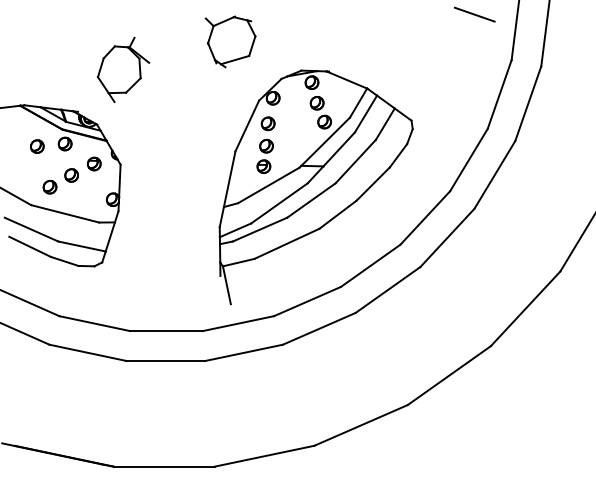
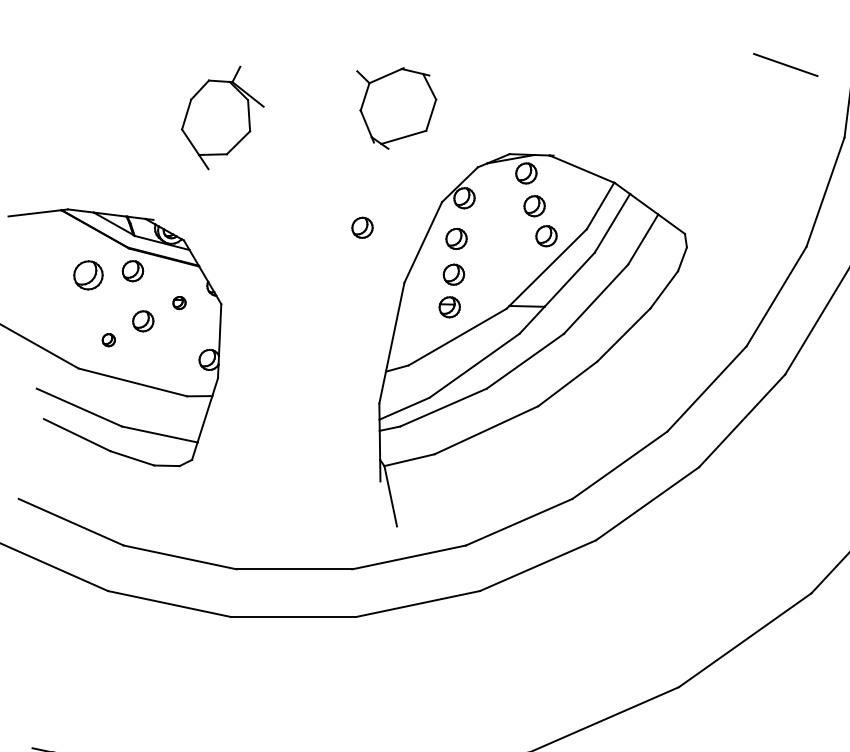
part: (123, 69) -> (222, 117), moved
part: (208, 116) -> (361, 227), added
part: (37, 146) -> (88, 275), size x1.4
part: (94, 163) -> (179, 302), size x0.6
part: (49, 187) -> (107, 340), size x0.6

